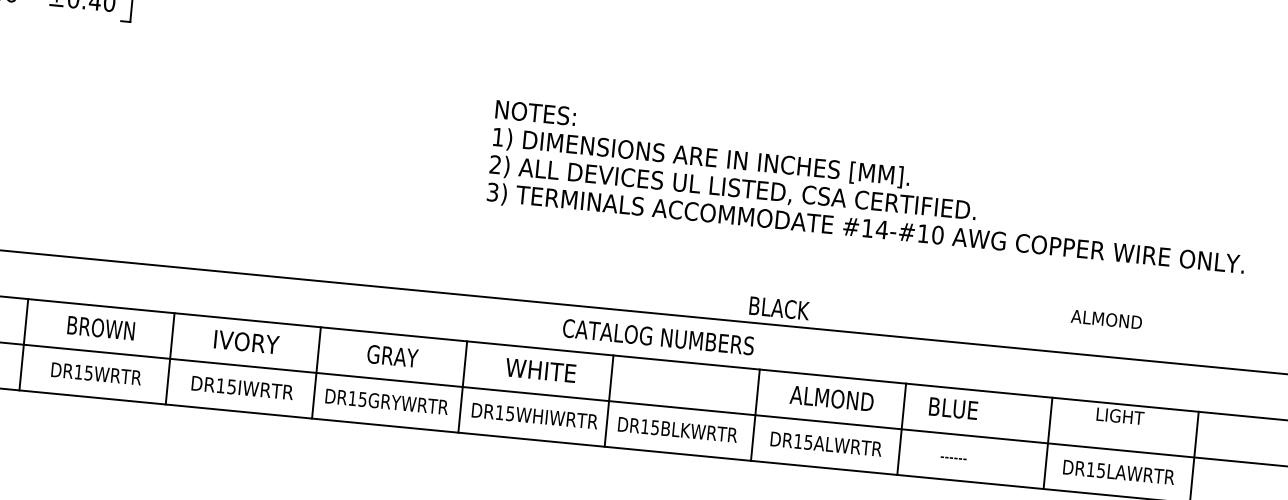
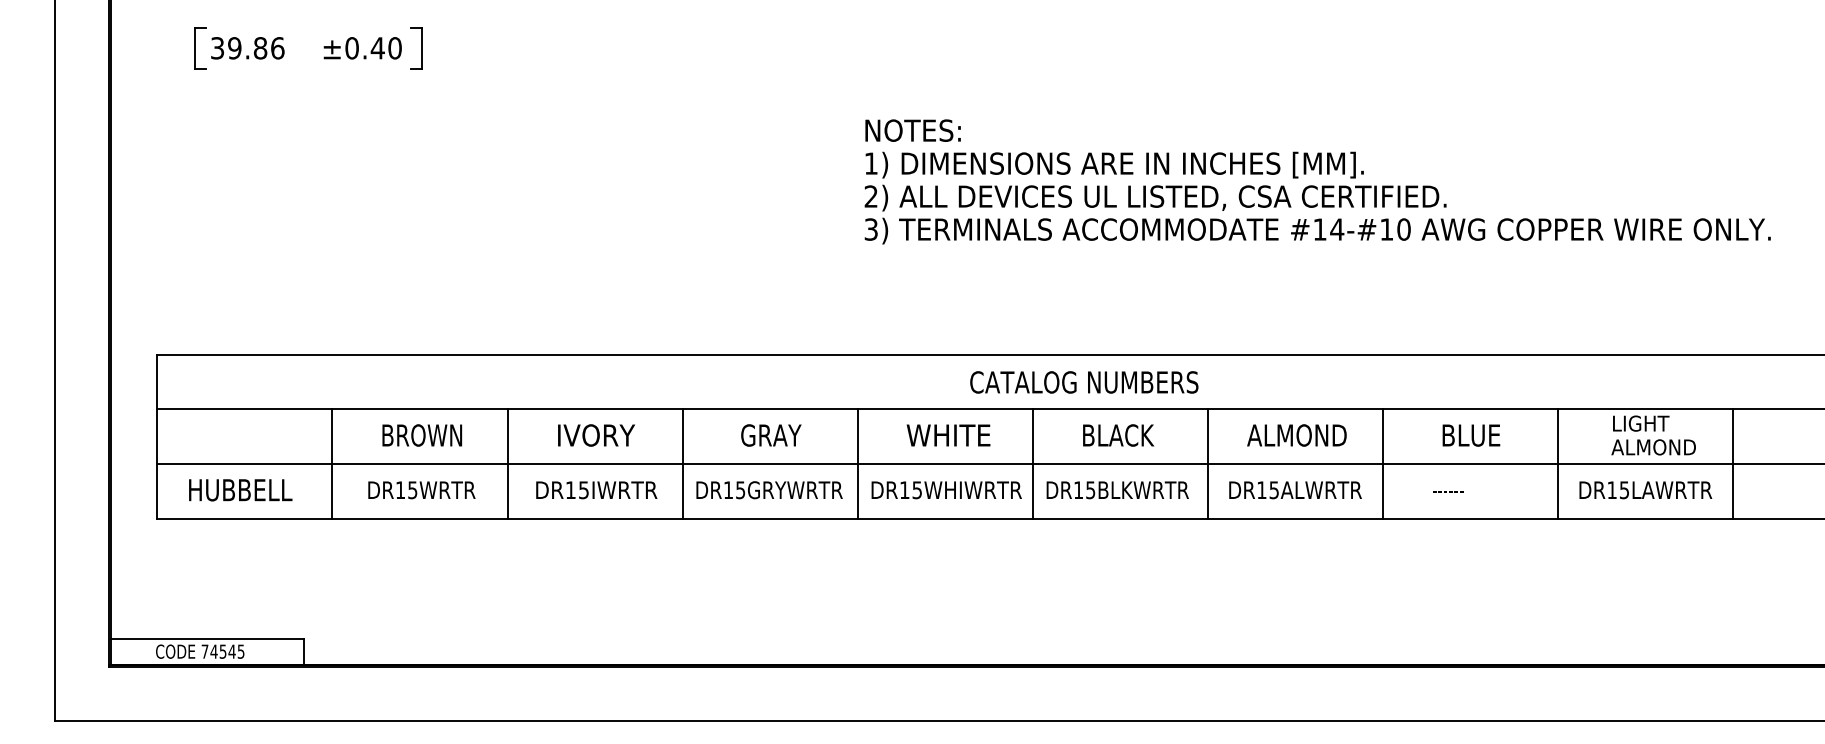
text: (779, 308) -> (1118, 435), moved
text: (1106, 319) -> (1653, 447), moved
text: (953, 408) -> (1471, 435), moved

